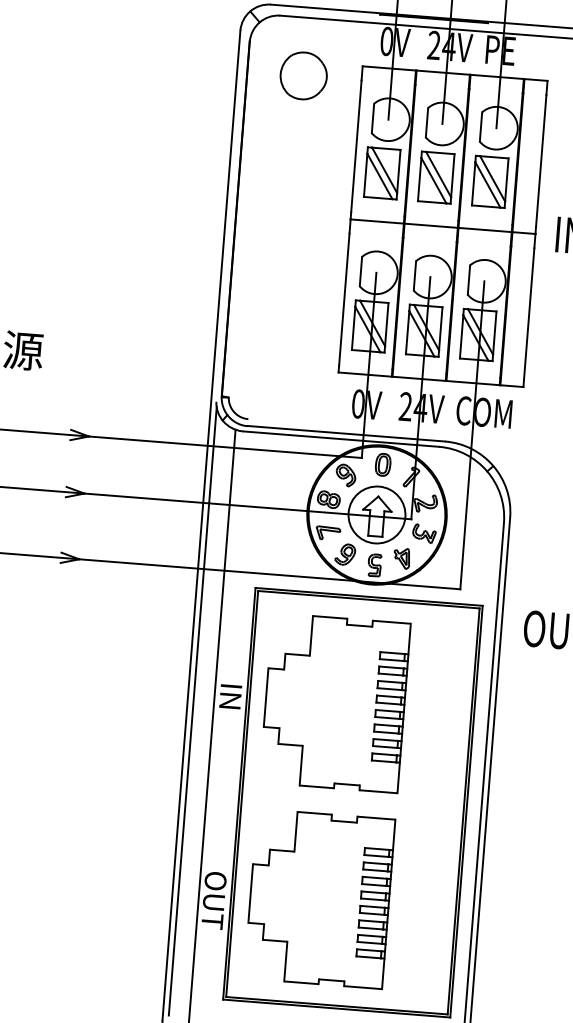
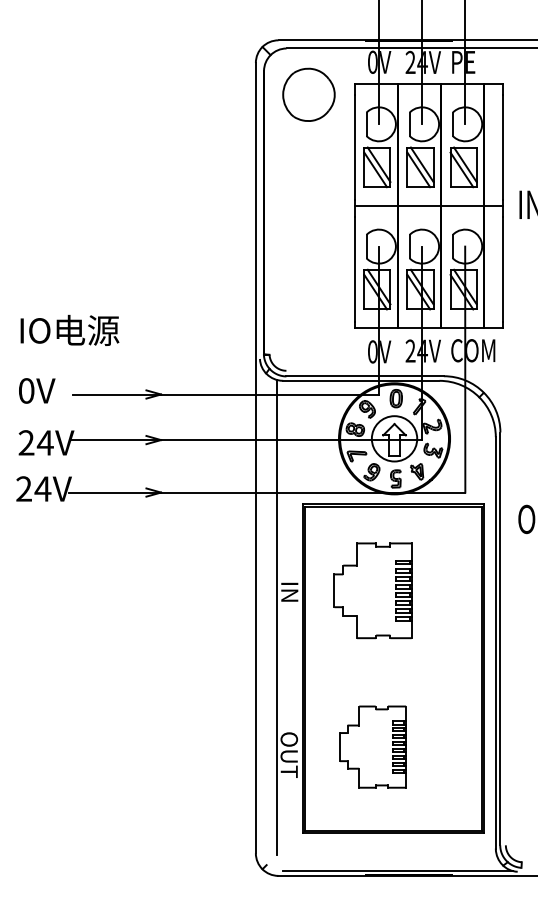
part: (303, 75) -> (308, 94), size x1.4
part: (334, 702) -> (372, 590), size x0.7
line: (192, 711) -> (260, 606), removed
part: (319, 898) -> (372, 746), size x0.6

